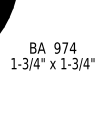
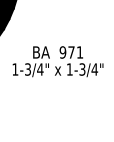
text: (72, 47) -> (79, 51), 974 -> 971

